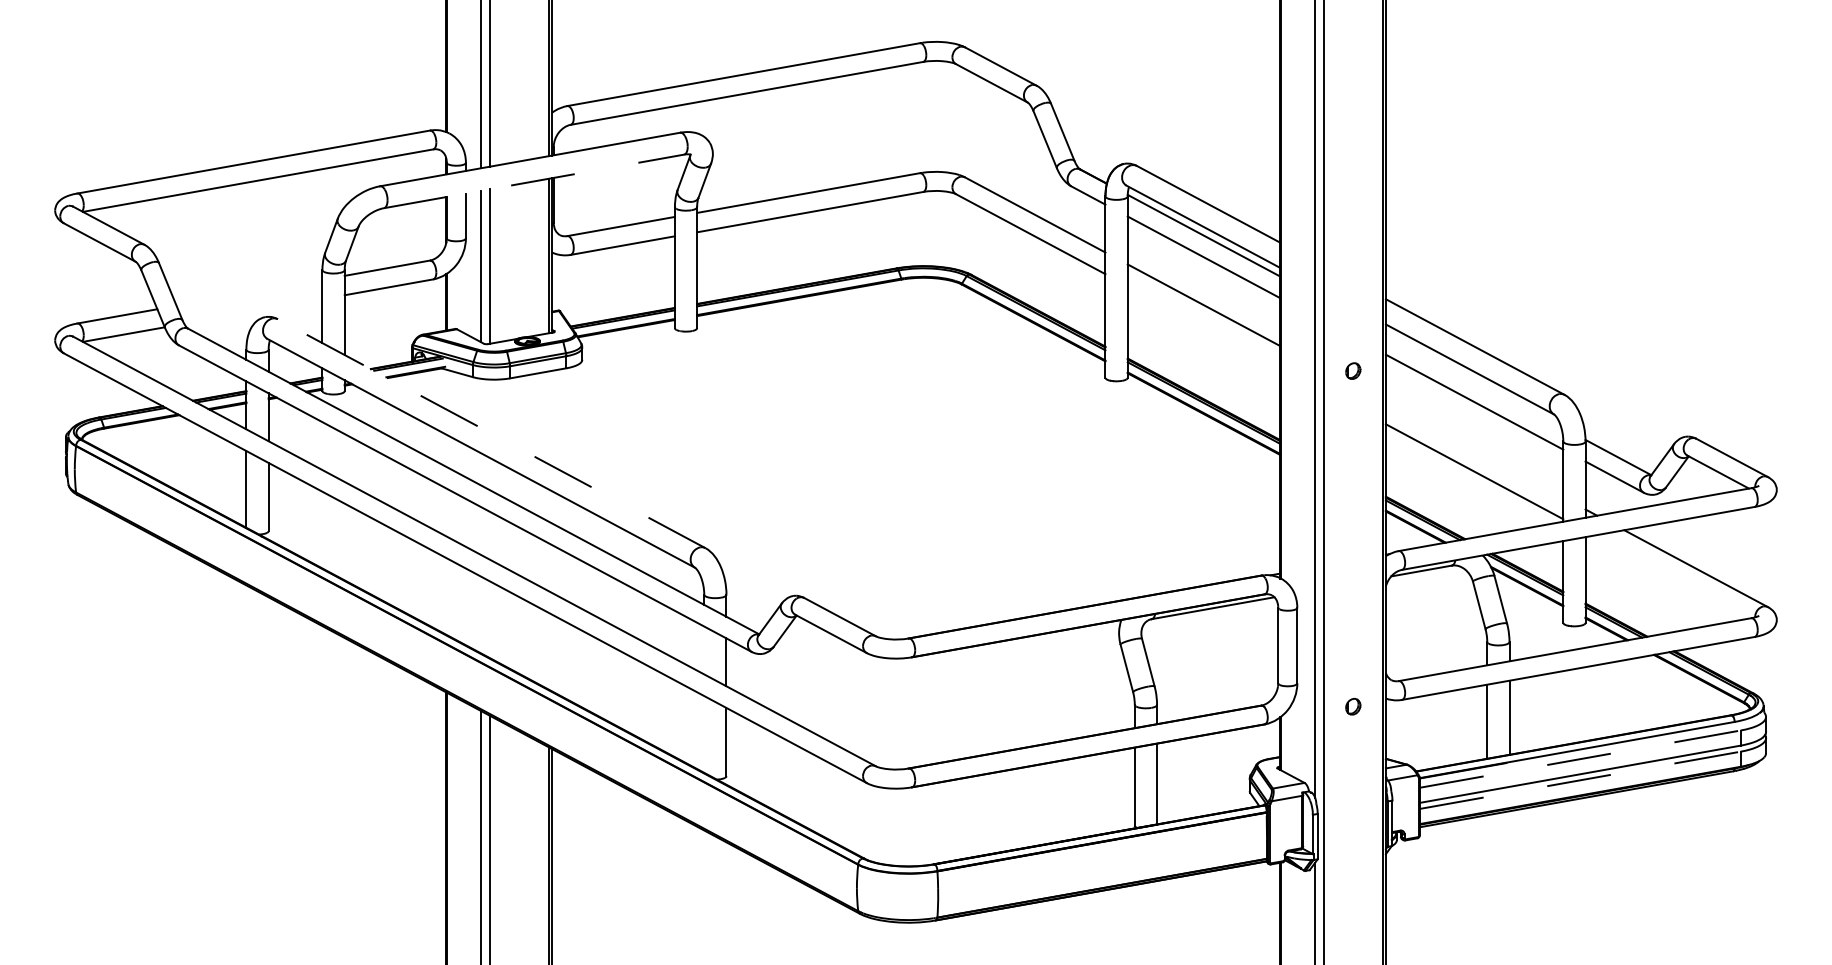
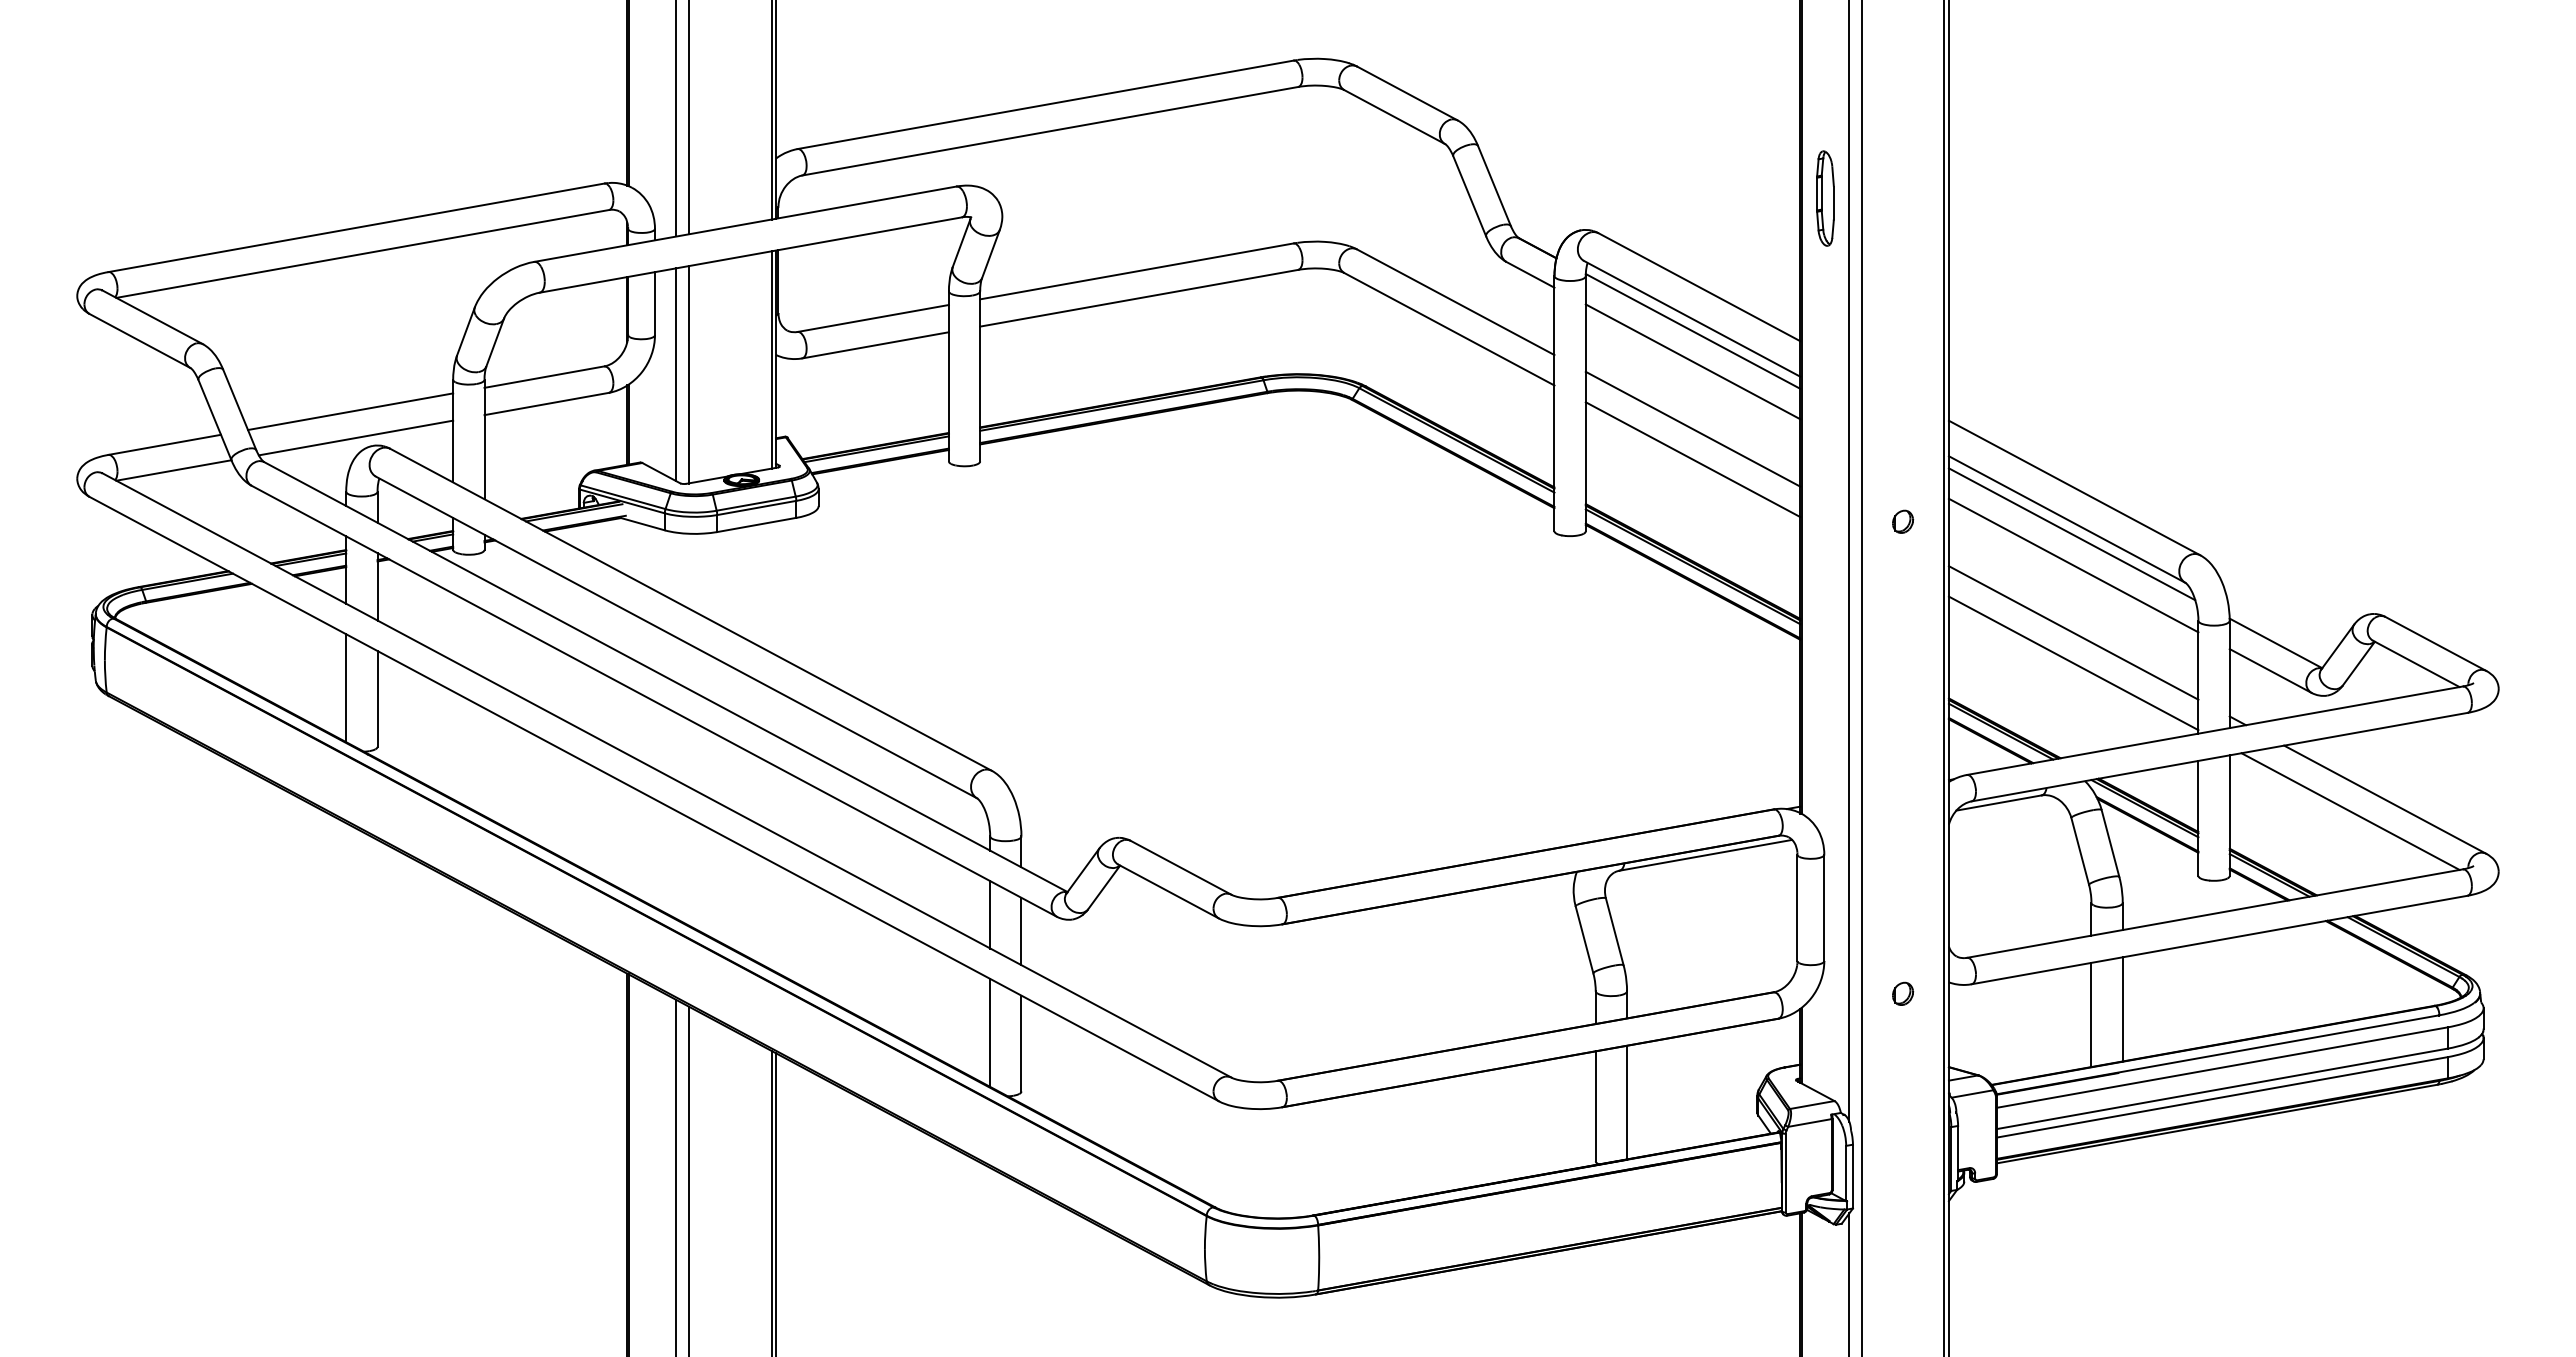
part: (1298, 141) -> (1825, 198), added
line: (534, 181) -> (751, 254), dashed -> solid
line: (249, 292) -> (350, 411), added
line: (252, 311) -> (355, 437), added
line: (1203, 326) -> (1692, 459), added
line: (1473, 380) -> (2071, 534), added
line: (491, 433) -> (690, 609), dashed -> solid
line: (1474, 449) -> (2073, 632), added
line: (1671, 577) -> (2350, 811), added
line: (704, 650) -> (990, 914), added
line: (704, 734) -> (990, 1032), added
line: (1580, 759) -> (2222, 1067), dashed -> solid
line: (1580, 780) -> (2222, 1097), dashed -> solid

